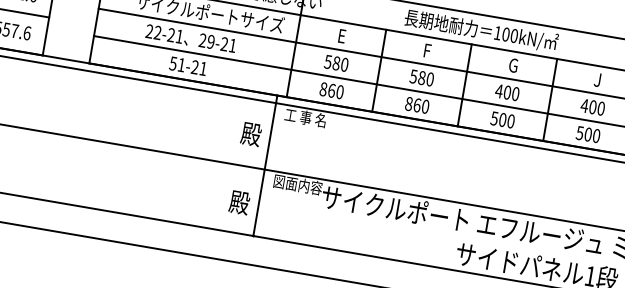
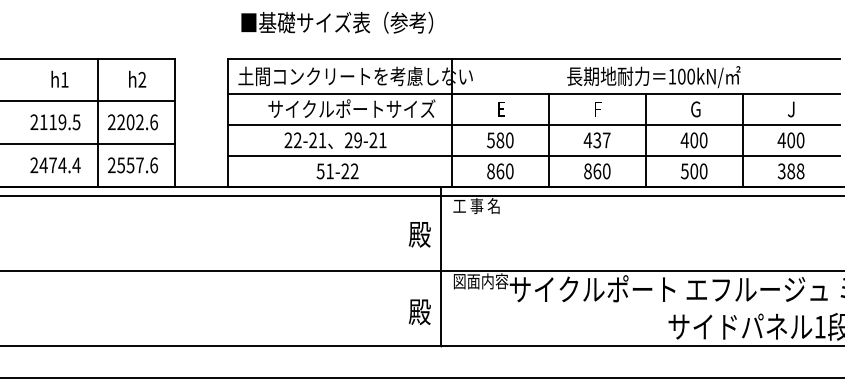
text: (203, 68) -> (354, 170), 51-21 -> 51-22
text: (421, 78) -> (596, 140), 580 -> 437
text: (588, 133) -> (791, 170), 500 -> 388

